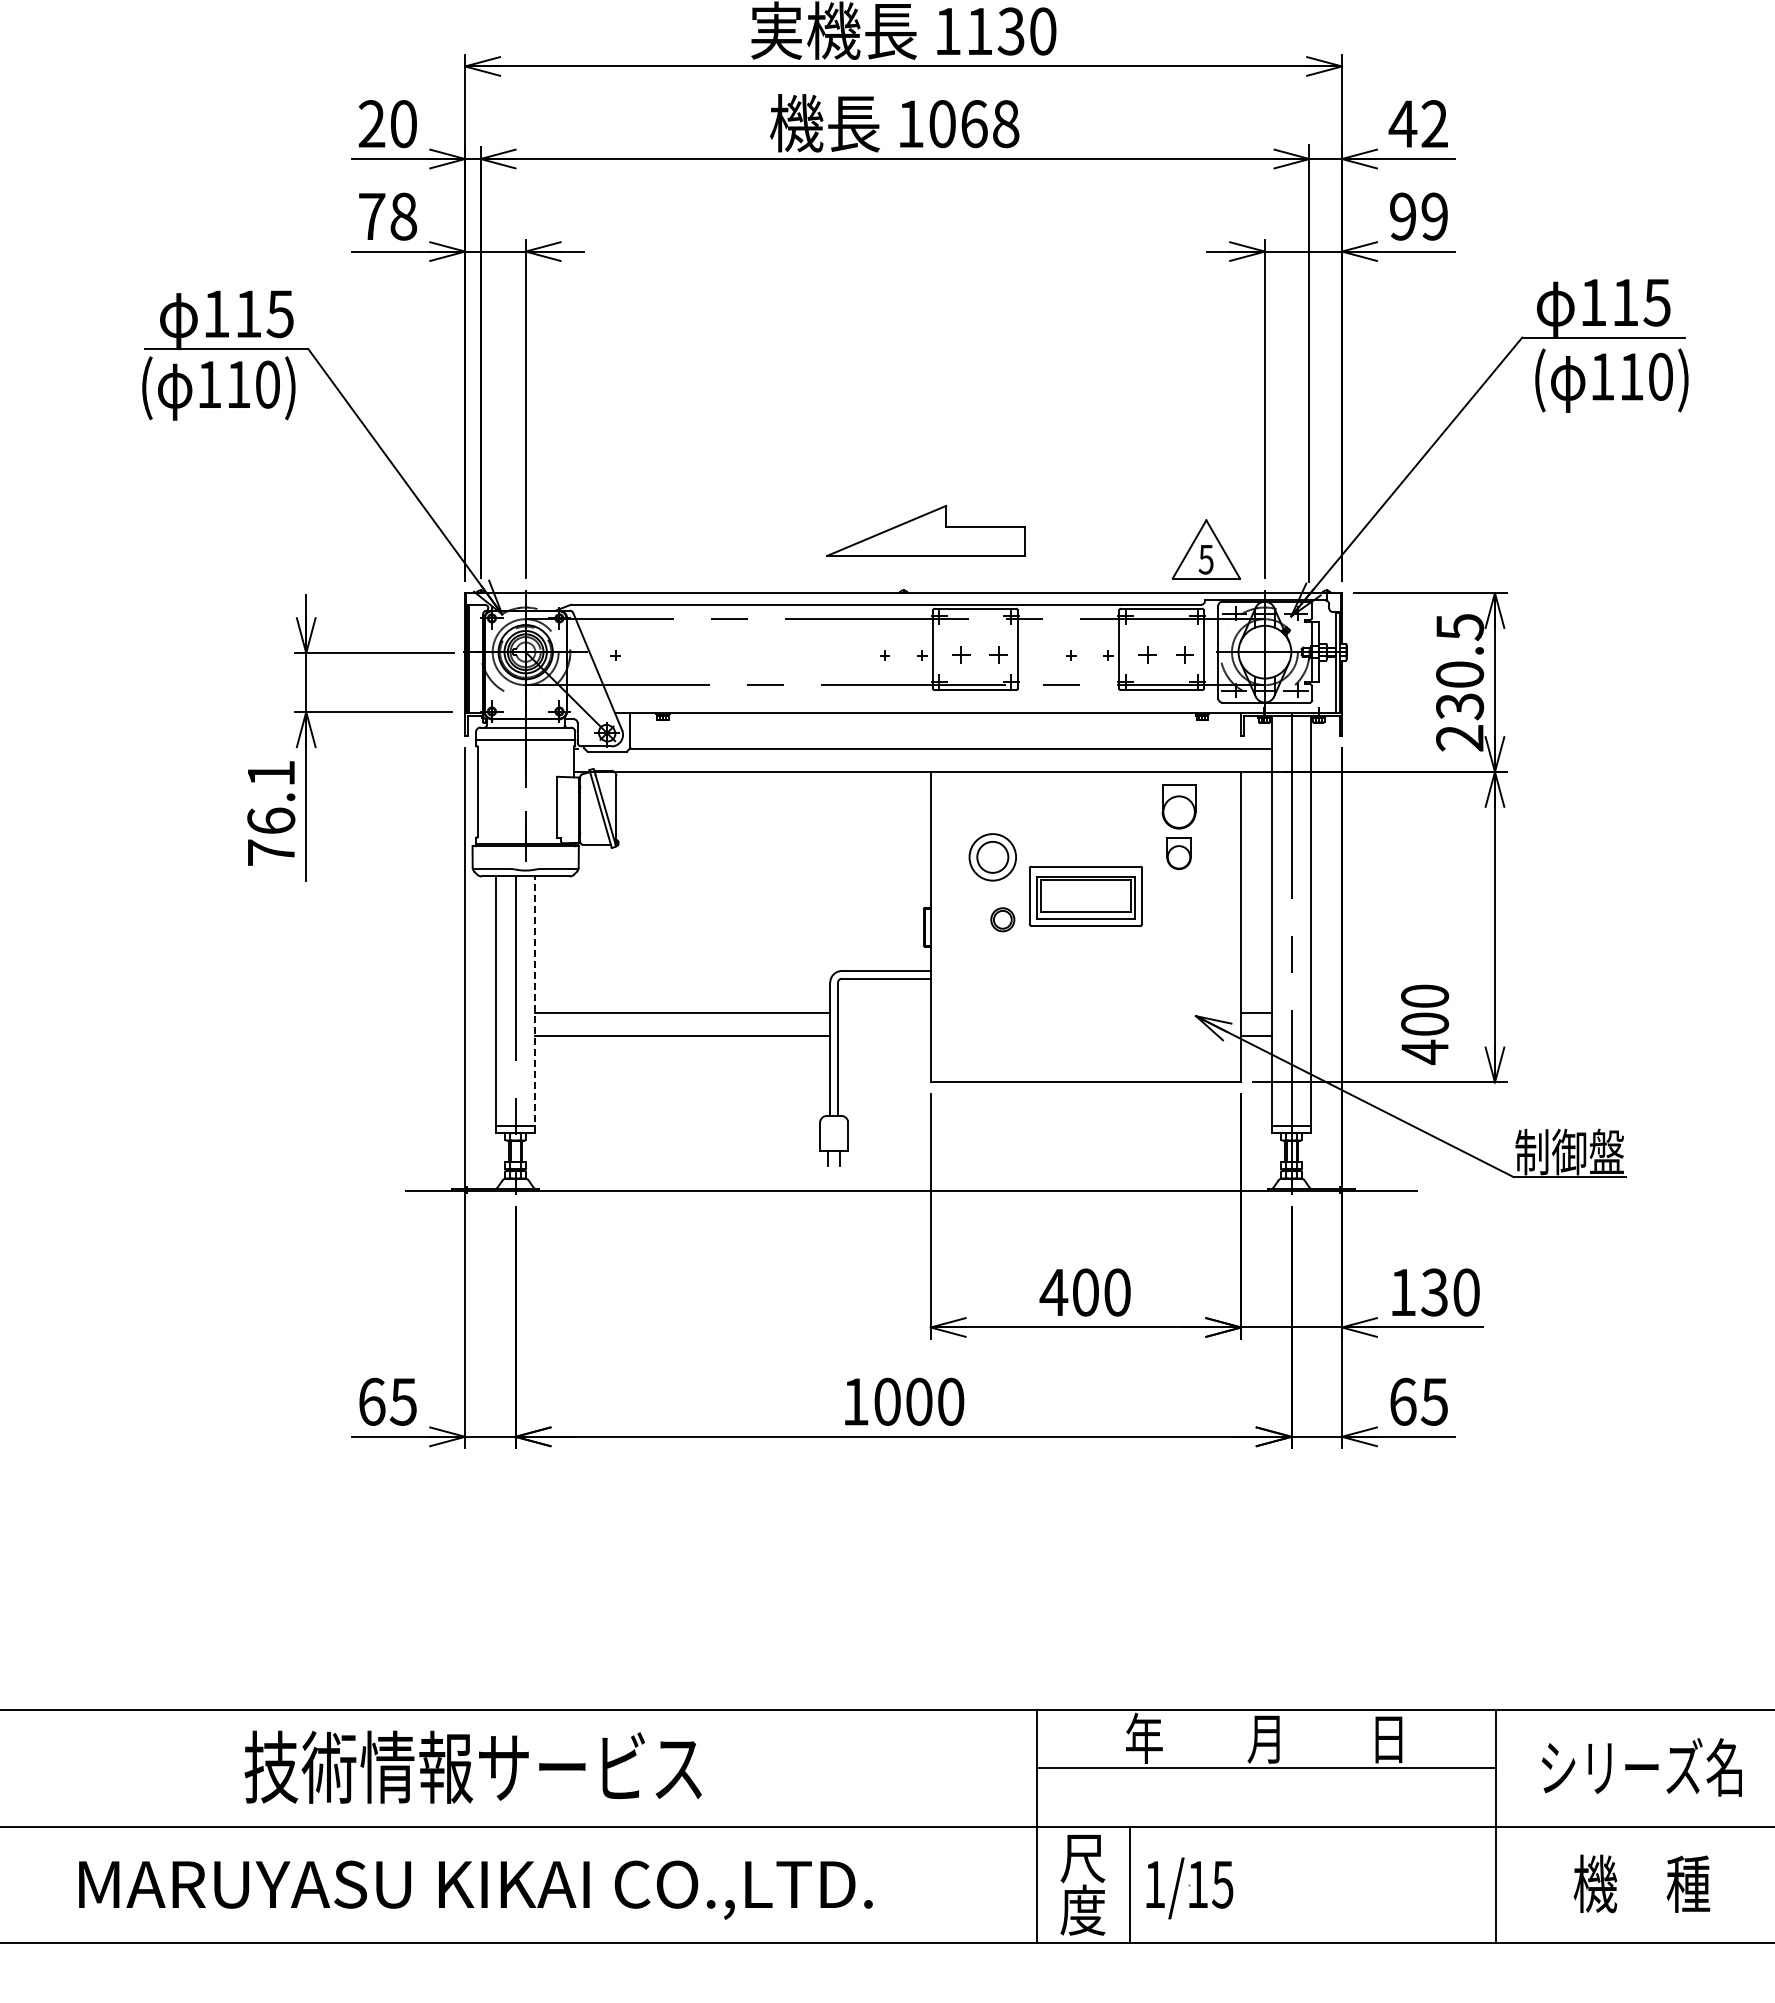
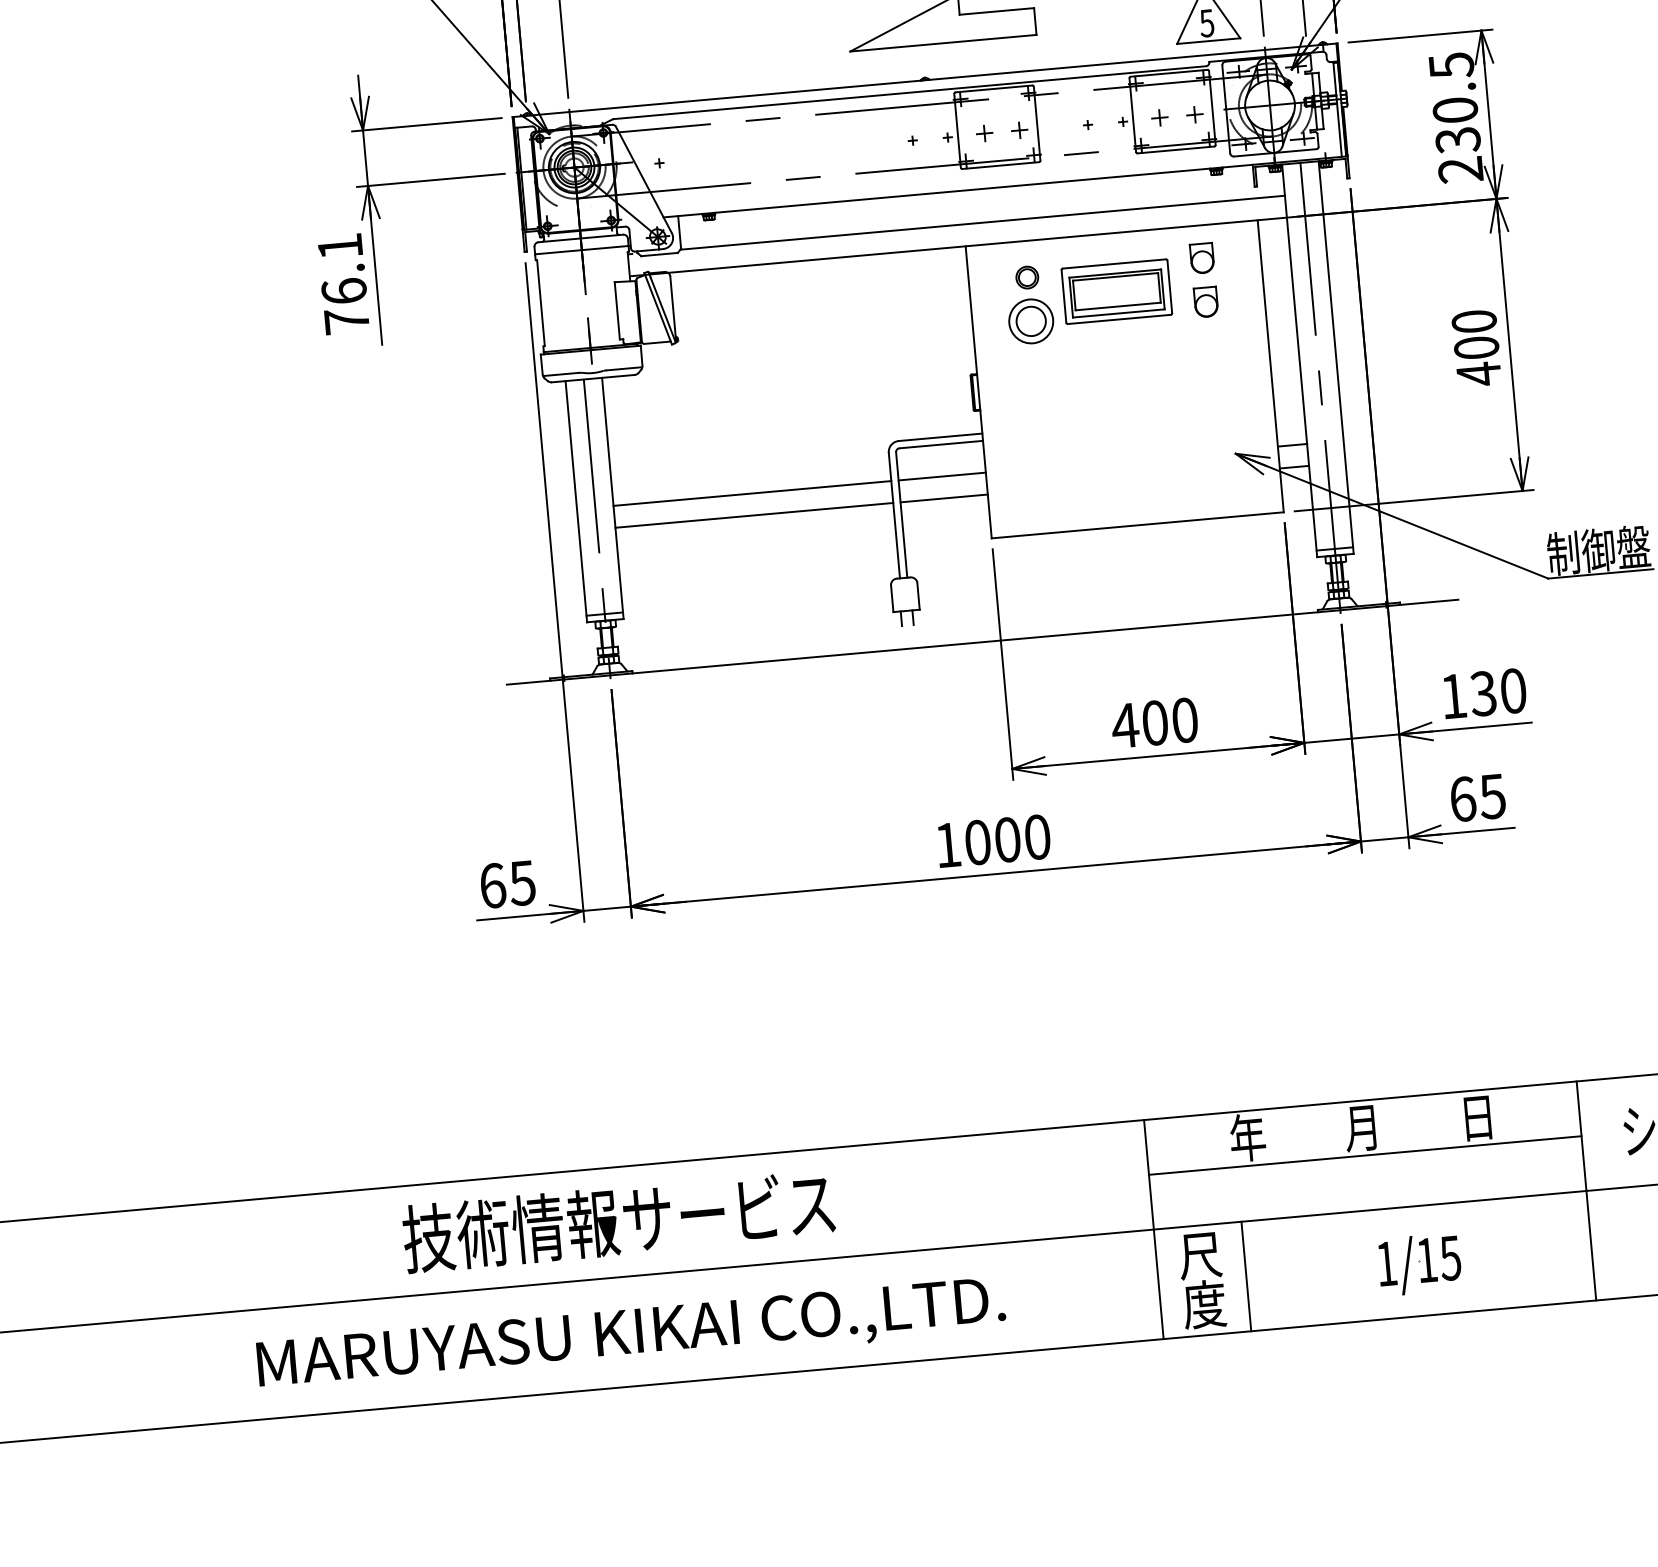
part: (350, 712) -> (409, 182), moved
part: (1178, 807) -> (1201, 258), size x0.71
part: (1085, 895) -> (1116, 291), moved
part: (1002, 919) -> (1026, 277), moved
line: (535, 1004) -> (613, 498), dashed -> solid
line: (884, 1012) -> (942, 476), added
text: (1425, 1024) -> (1477, 348), moved
line: (884, 1035) -> (944, 498), added
part: (1189, 1888) -> (1419, 1264), moved

